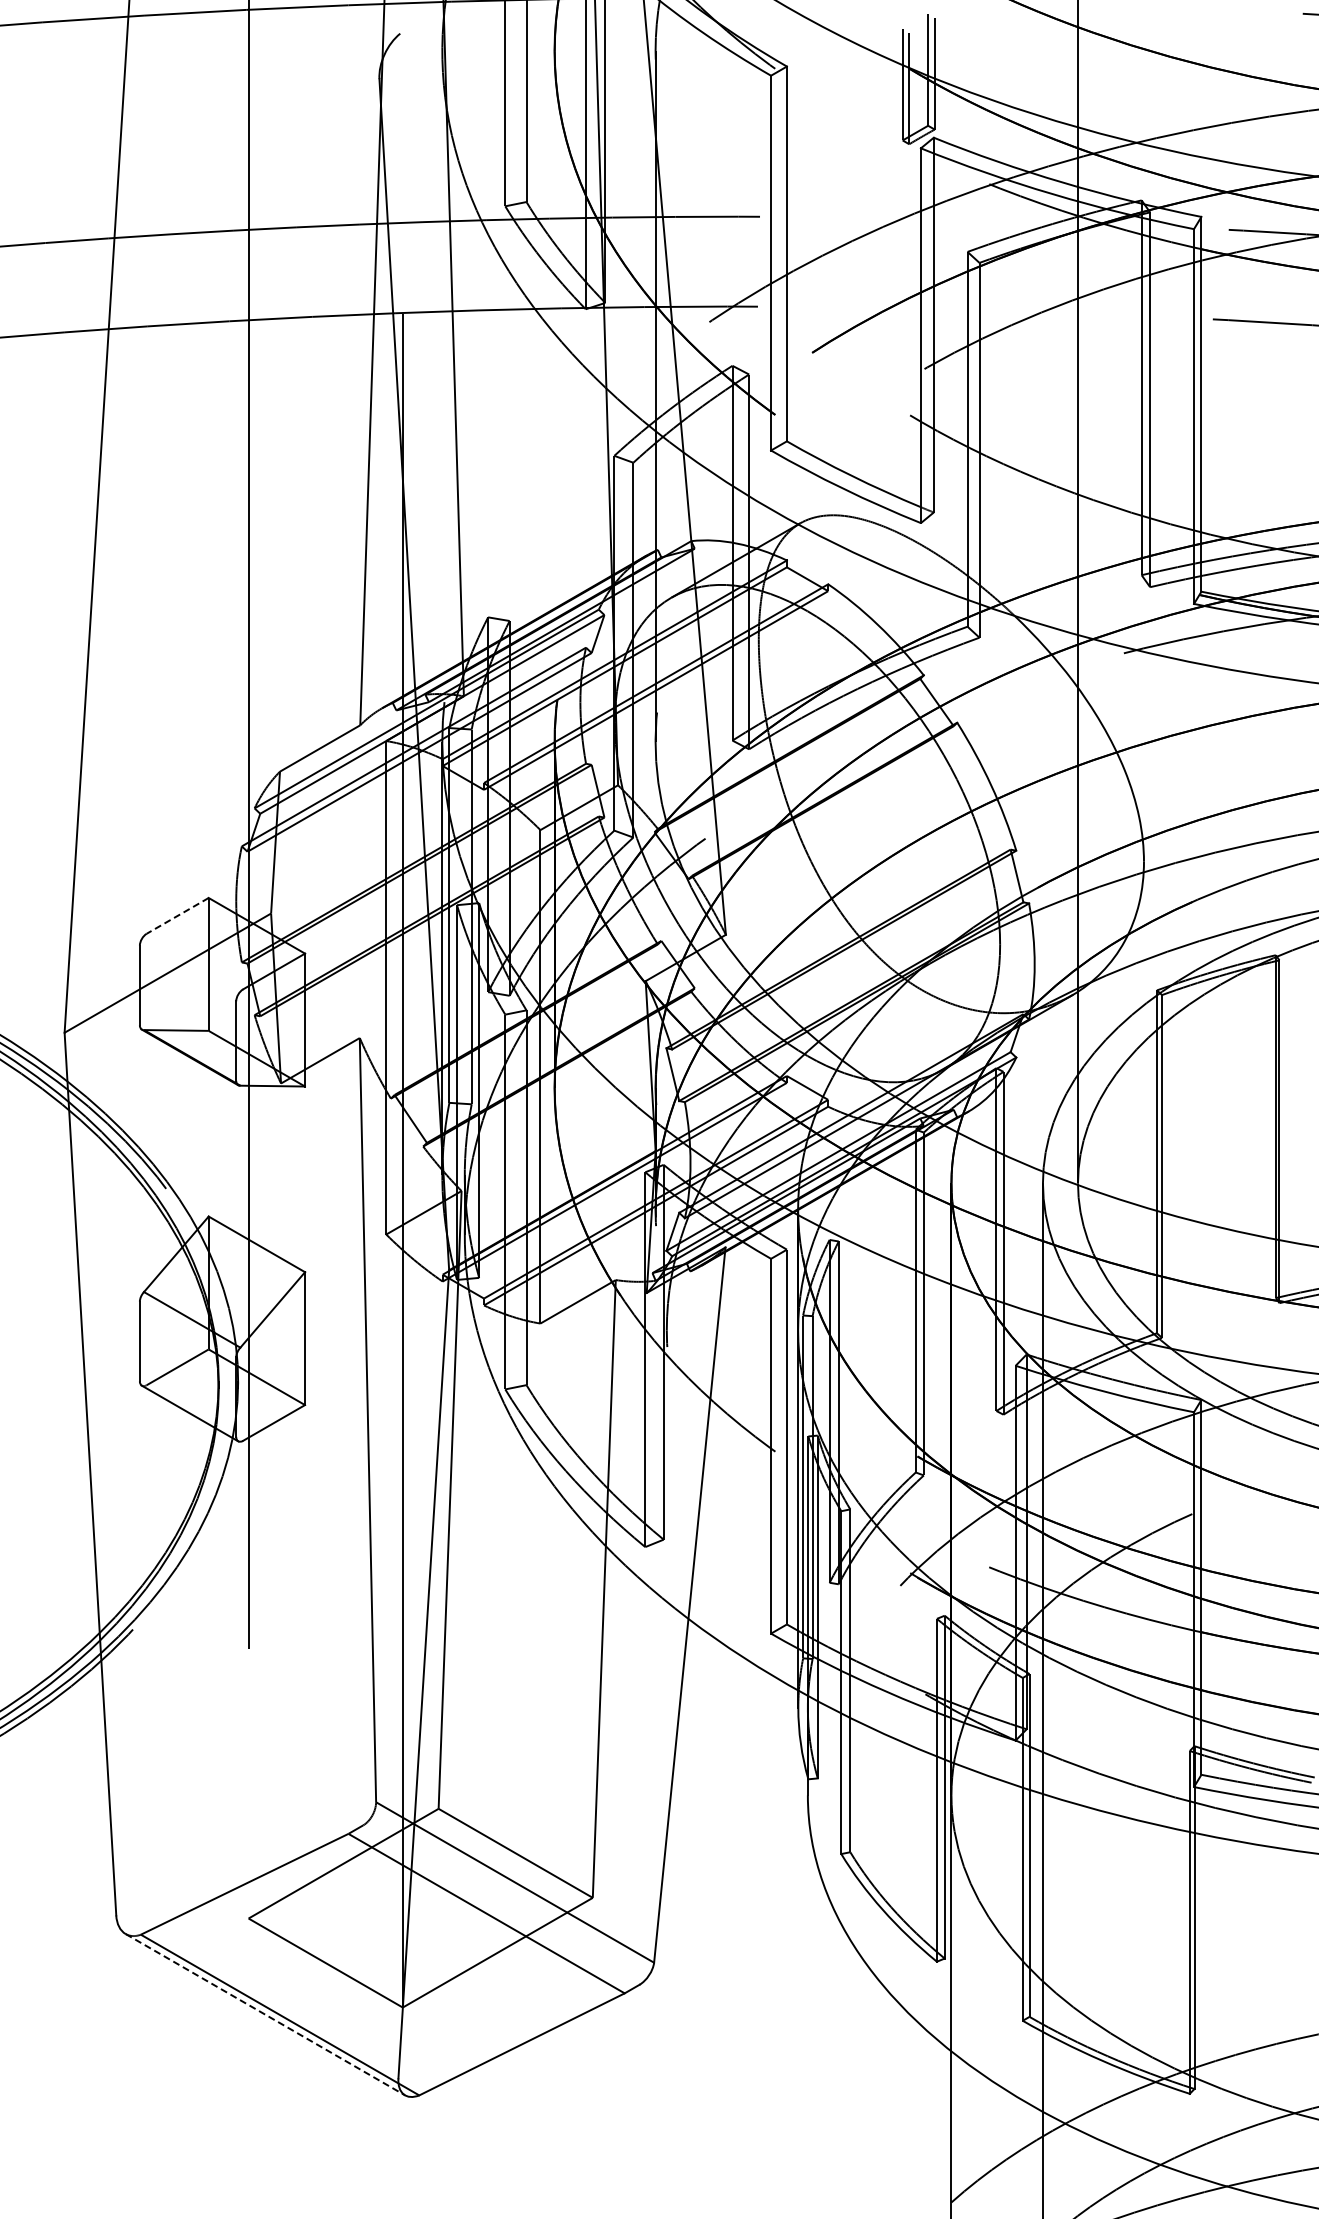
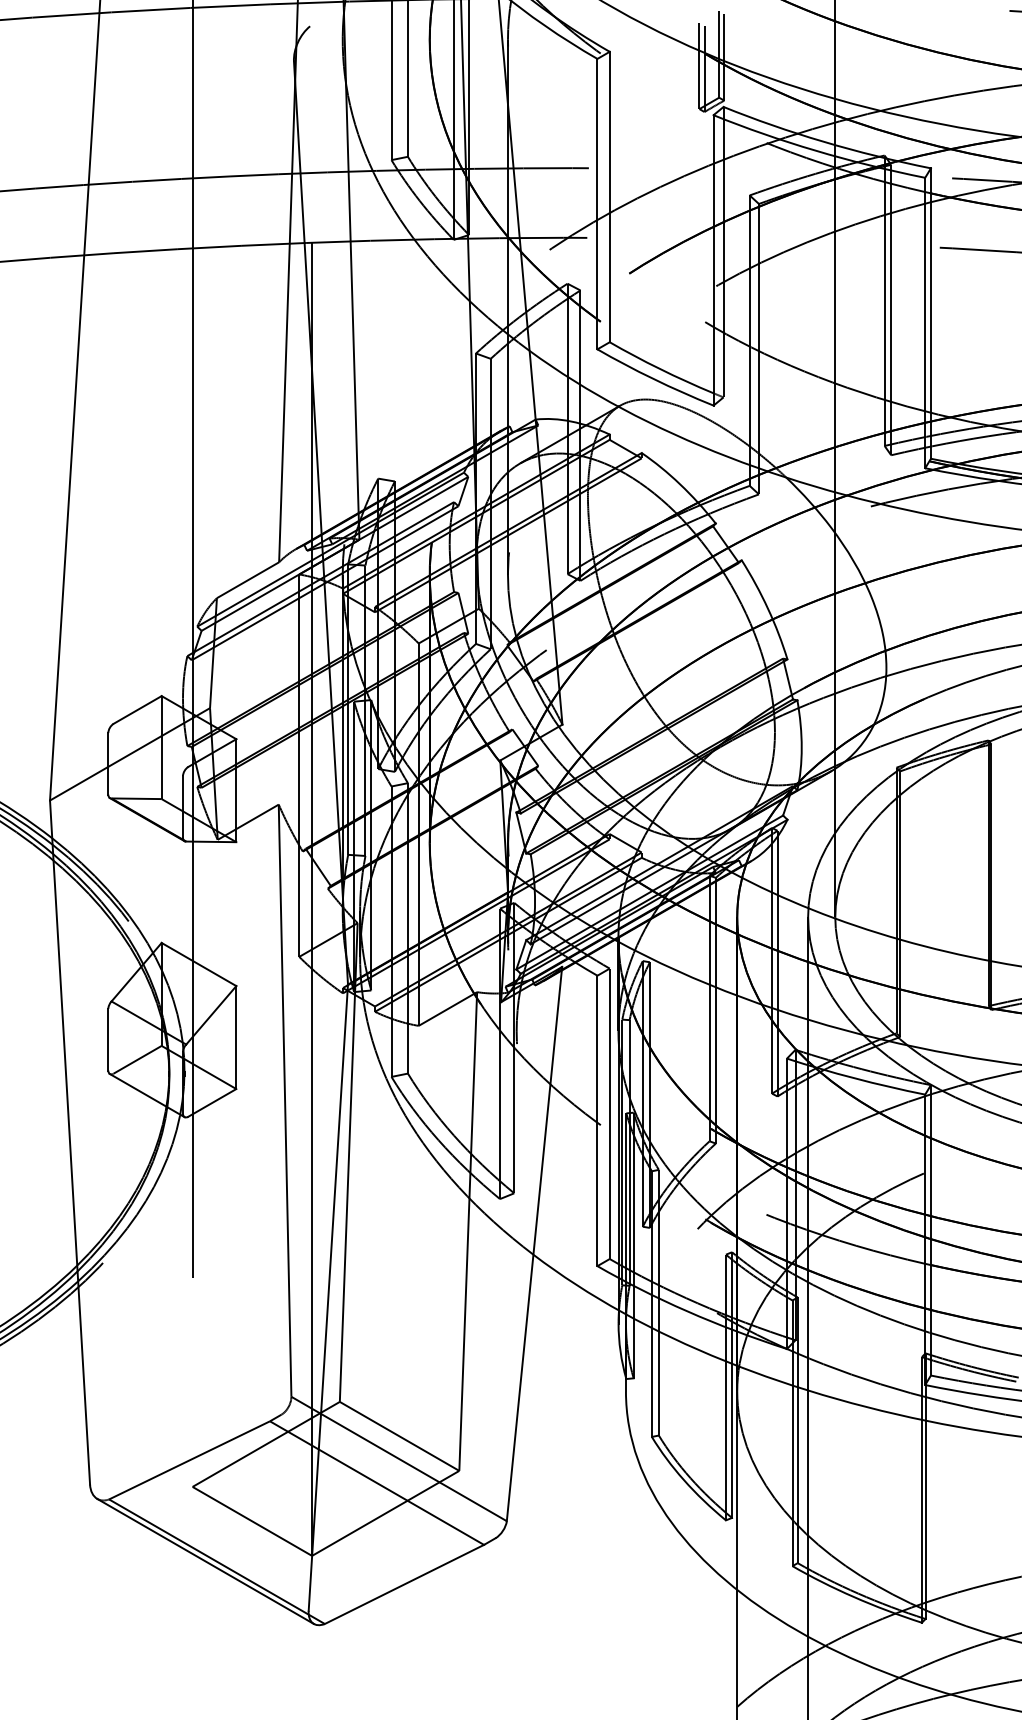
line: (177, 915) -> (137, 709), dashed -> solid
line: (265, 2014) -> (205, 1561), dashed -> solid

